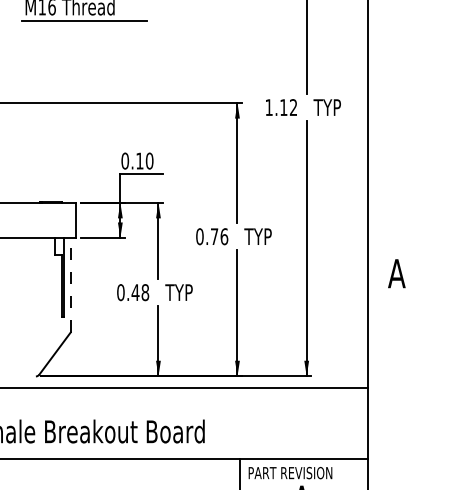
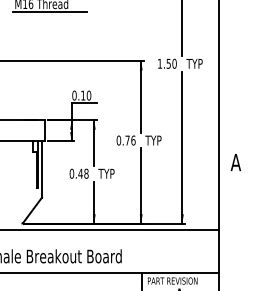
text: (288, 107) -> (171, 63), 1.12 -> 1.50
line: (71, 283) -> (42, 168), dashed -> solid

